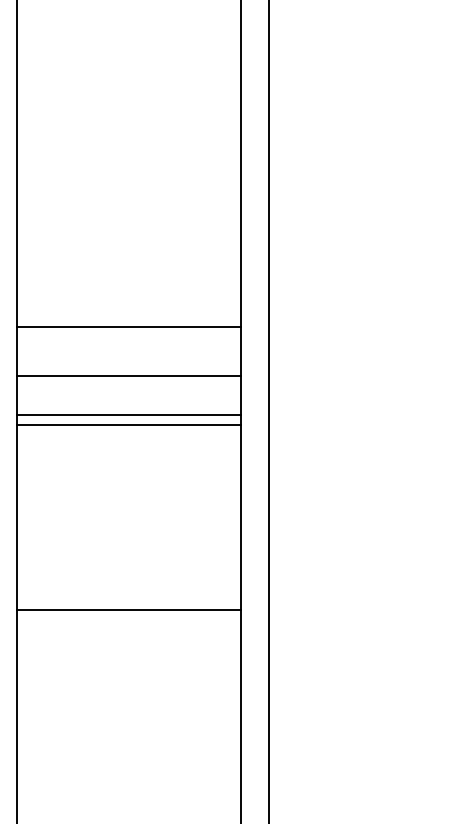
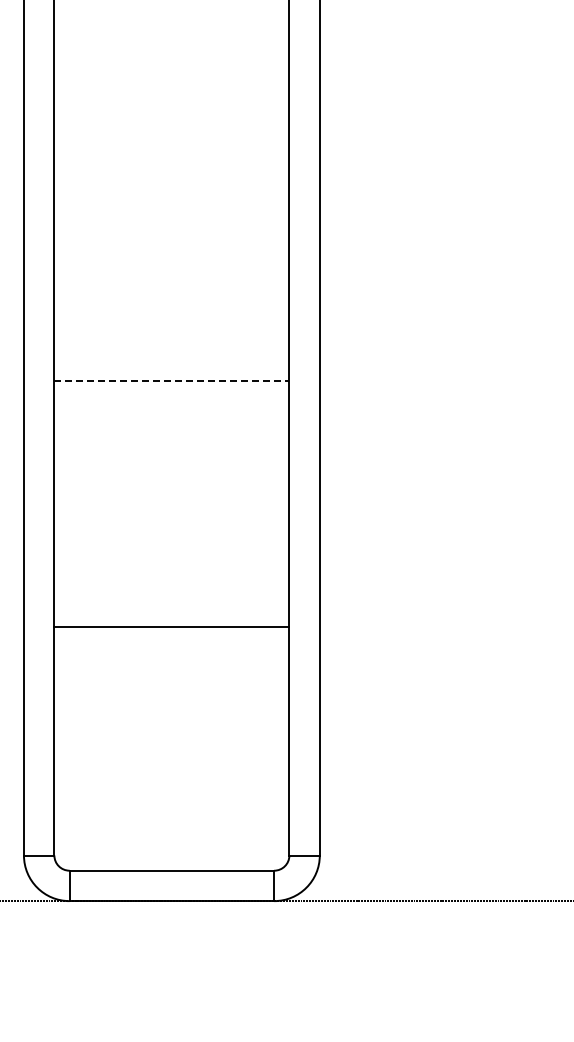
line: (128, 327) -> (171, 329), removed
line: (128, 376) -> (171, 381), solid -> dashed
line: (128, 415) -> (171, 422), removed
line: (128, 424) -> (171, 432), removed

